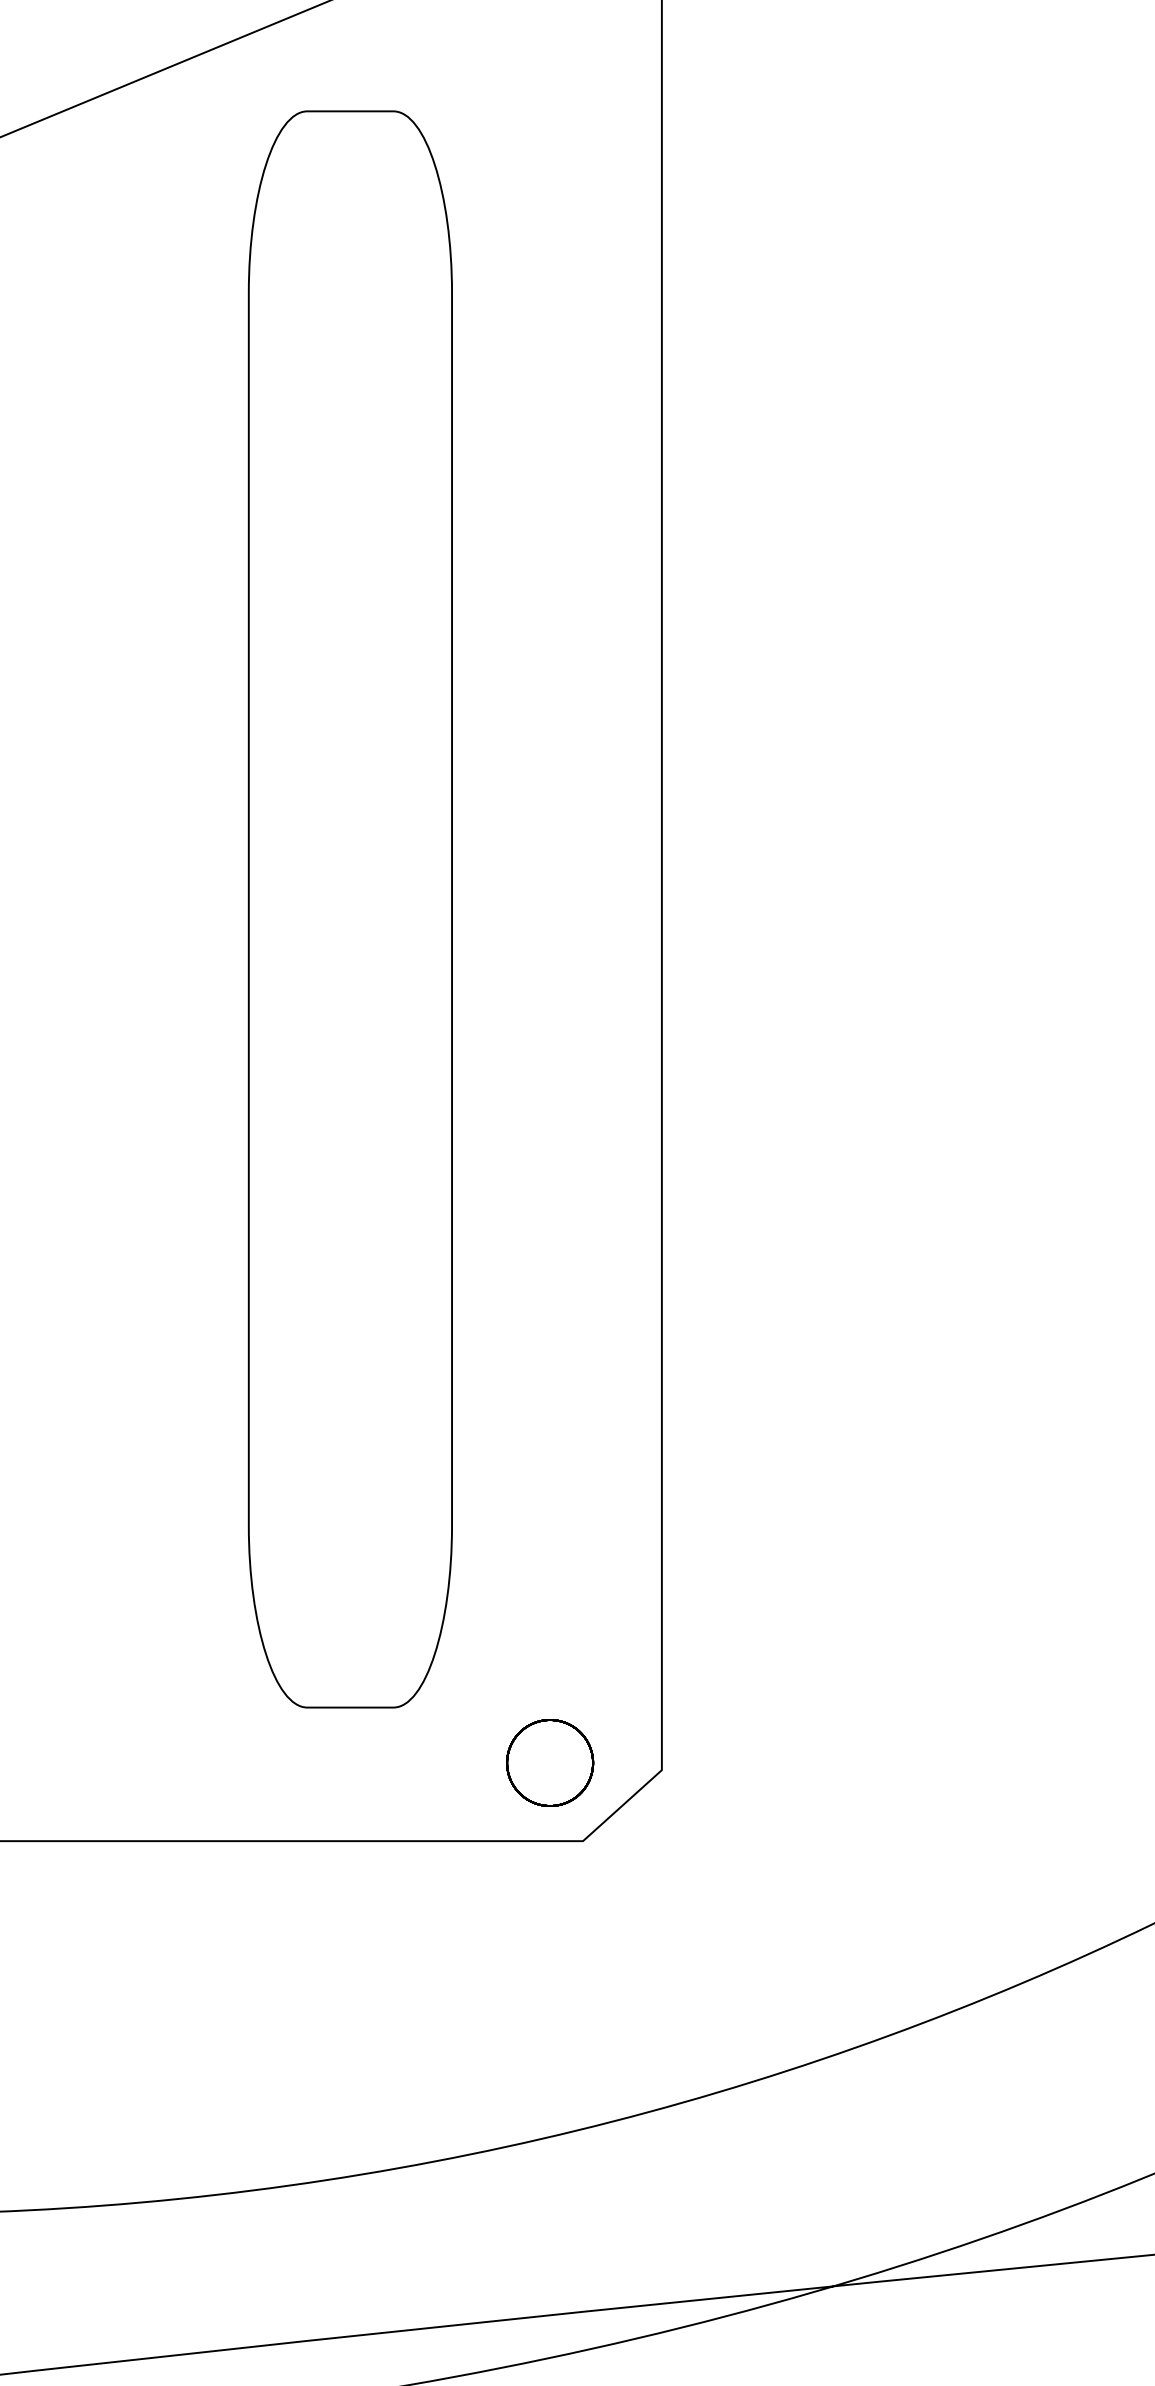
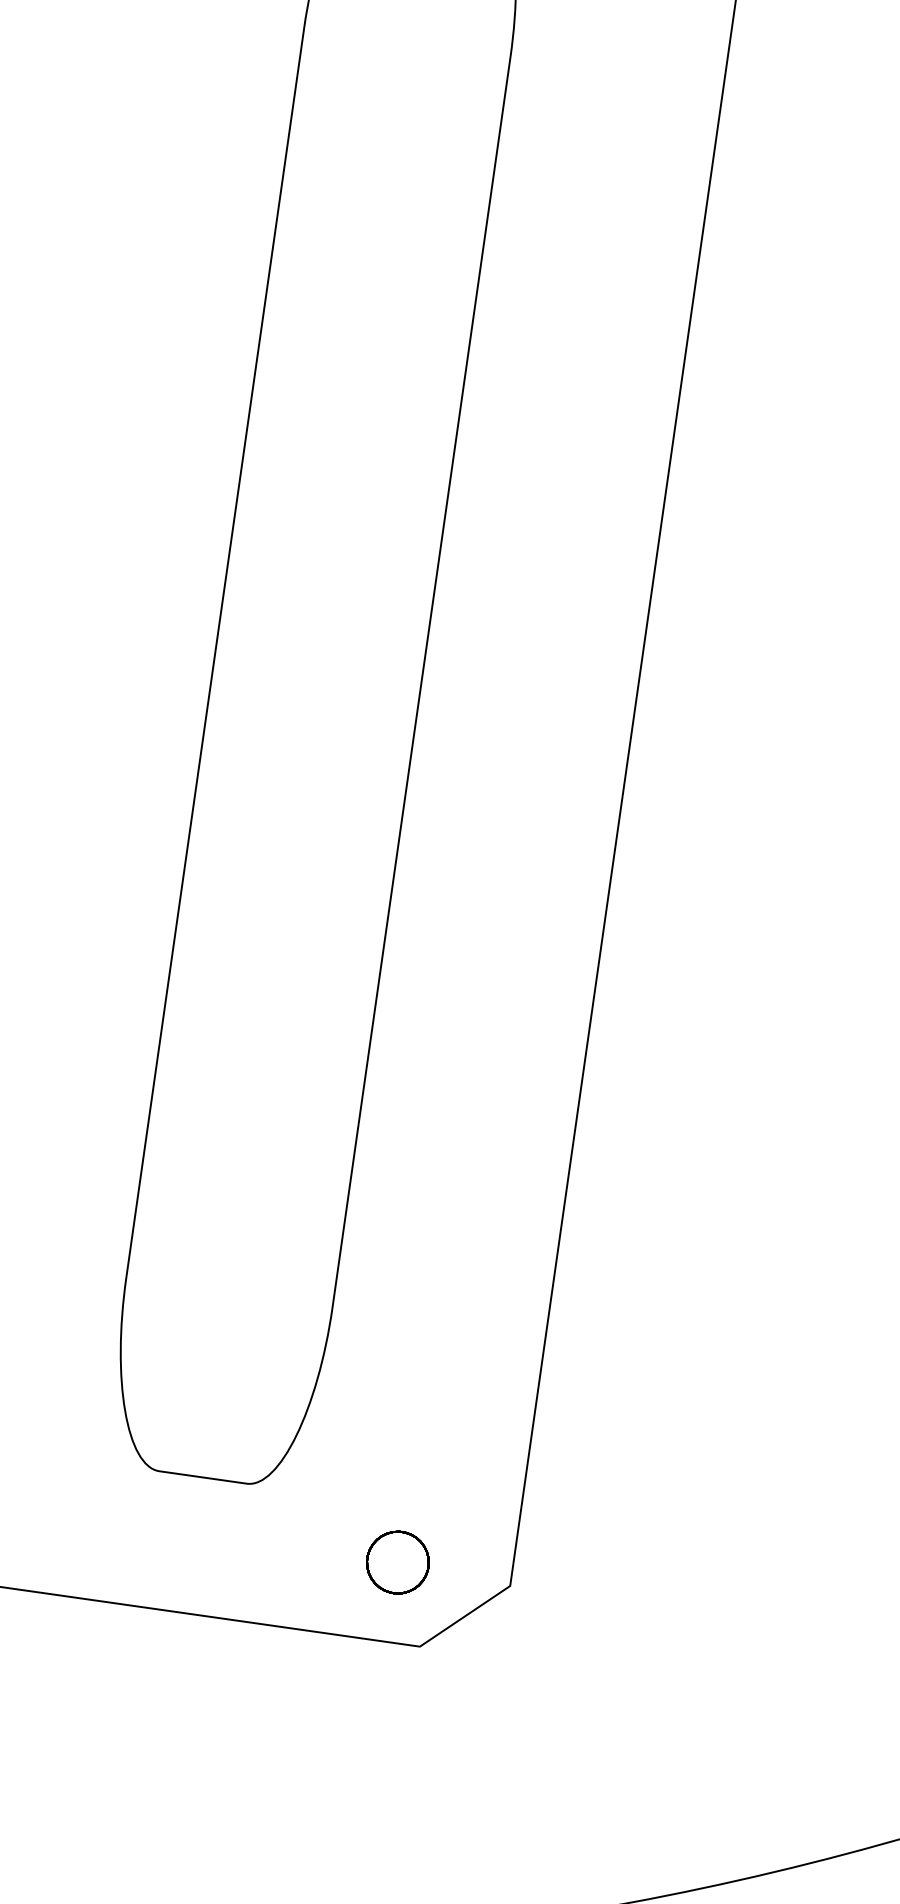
part: (550, 1762) -> (398, 1562), size x0.7

